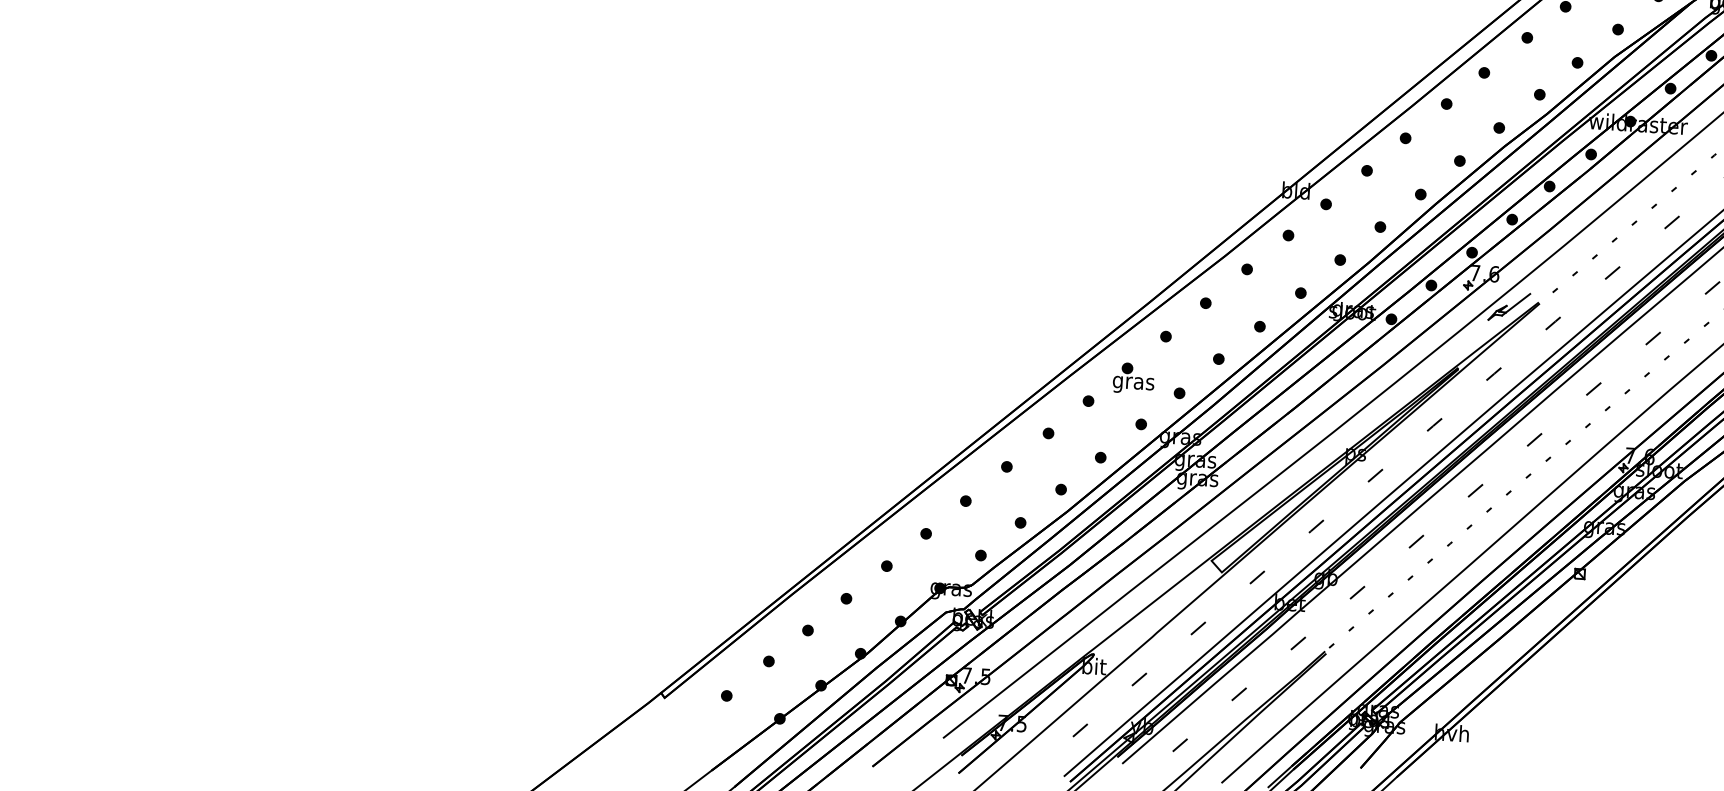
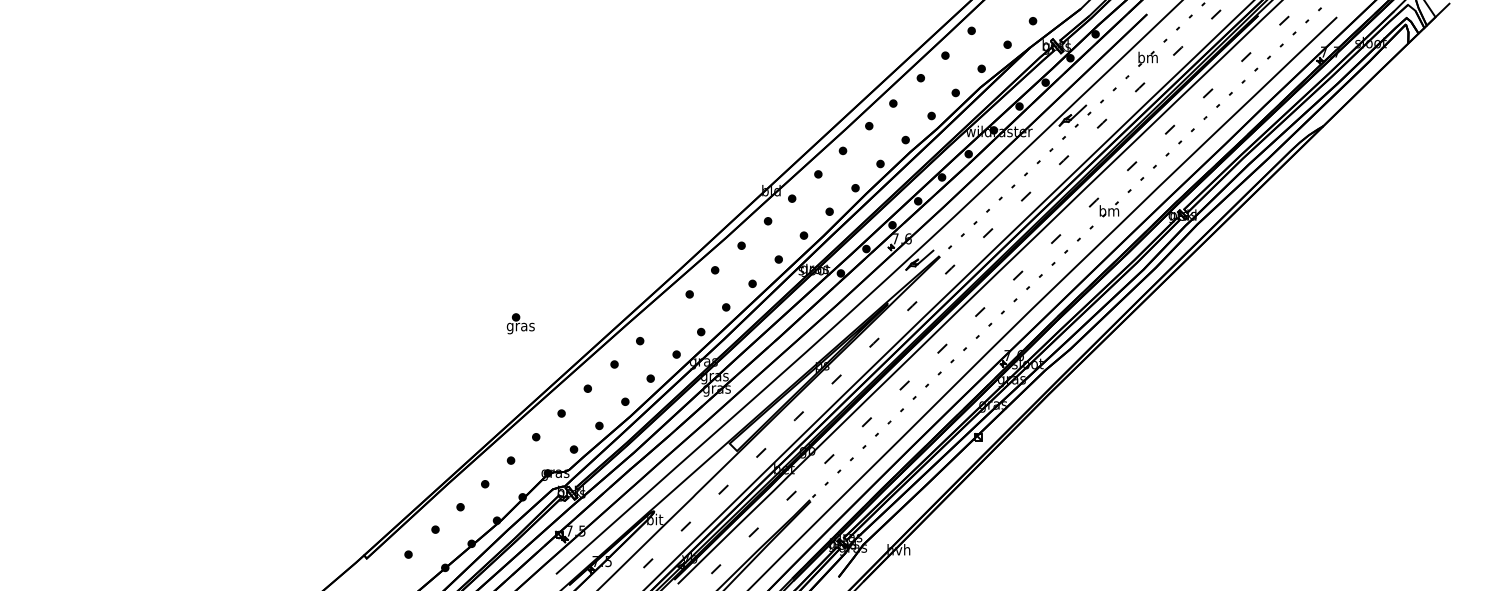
part: (1133, 377) -> (520, 323), moved

